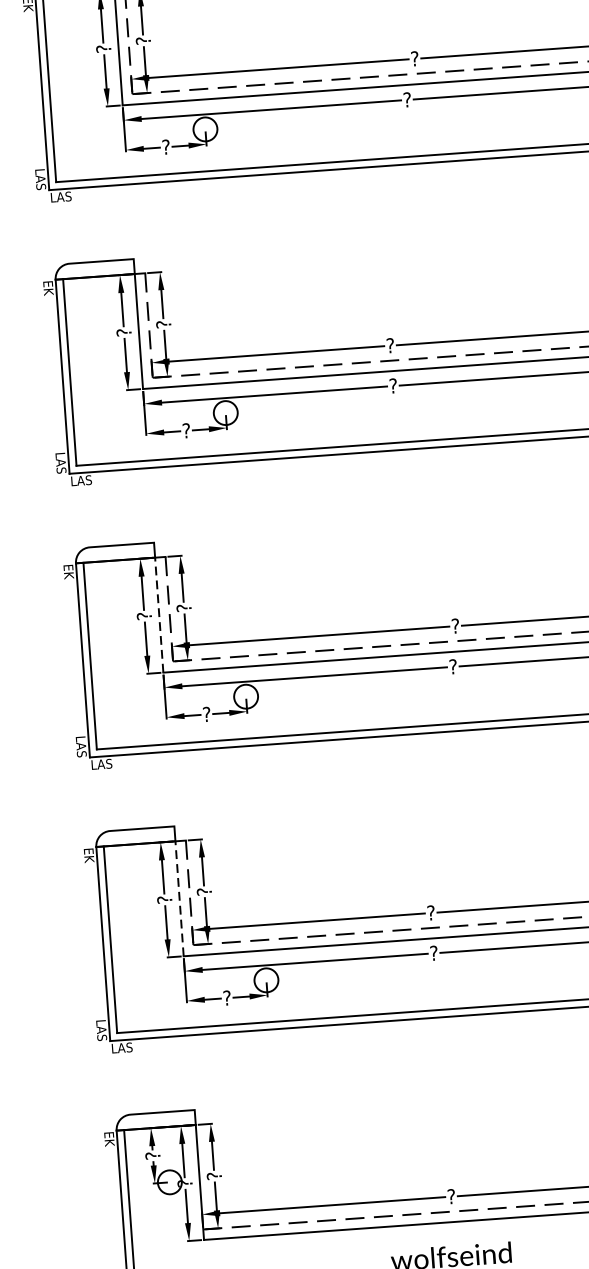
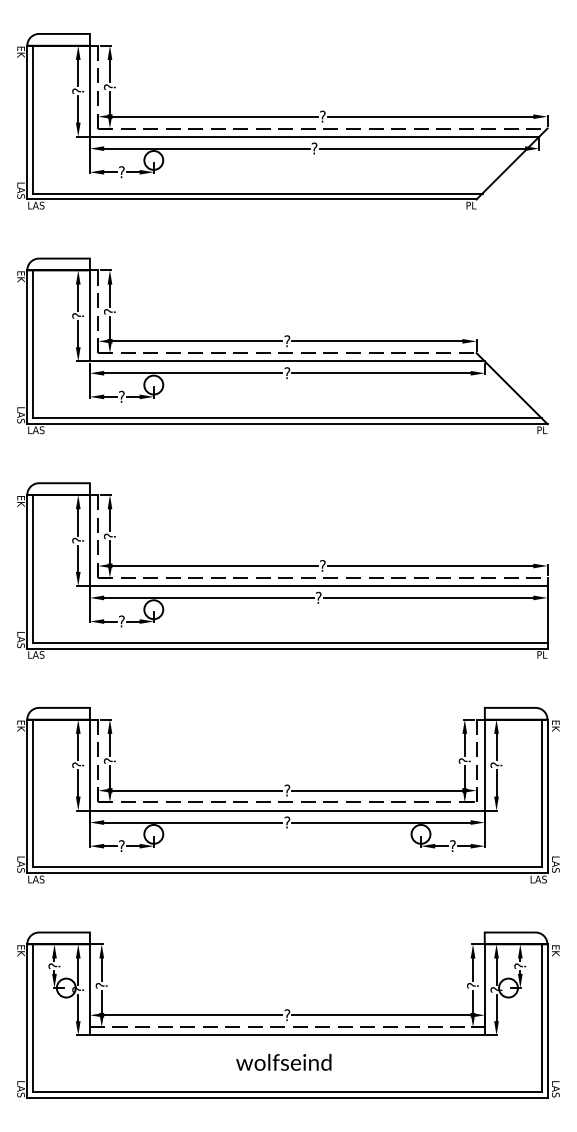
line: (158, 615) -> (89, 540), dashed -> solid
line: (179, 899) -> (89, 765), dashed -> solid

